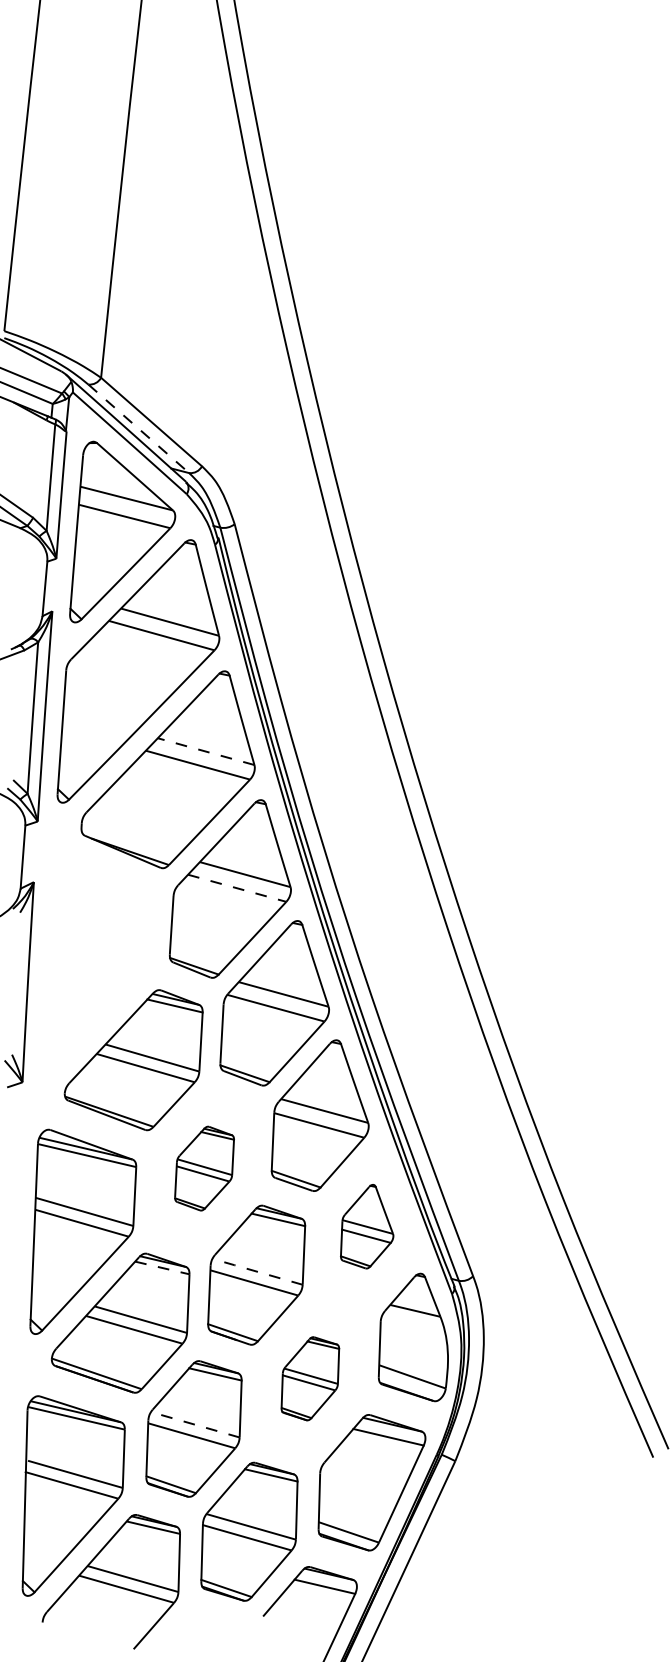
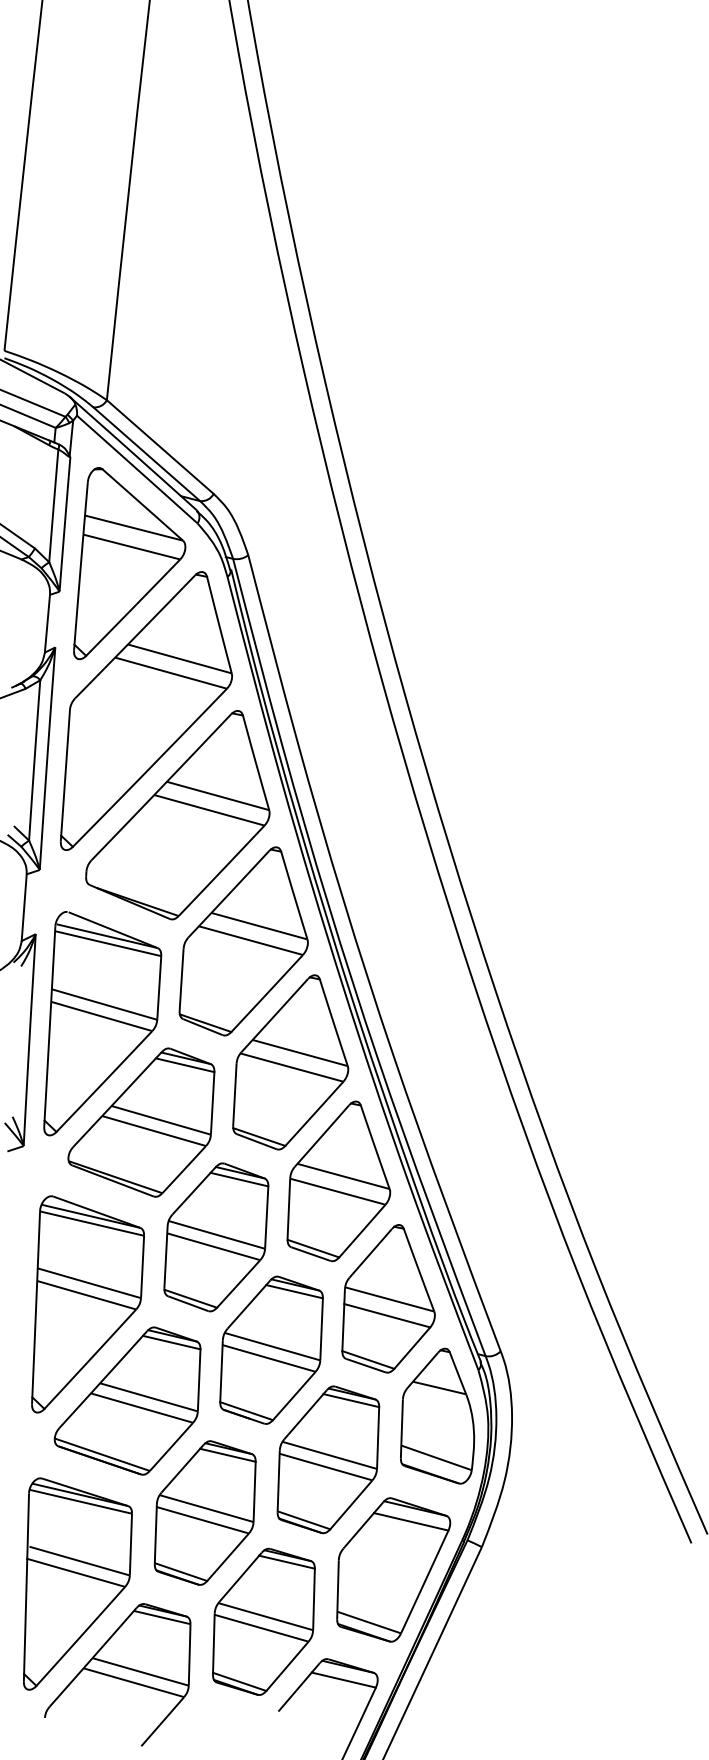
line: (139, 429) -> (147, 454), dashed -> solid
line: (204, 751) -> (216, 795), dashed -> solid
line: (236, 888) -> (250, 940), dashed -> solid
part: (96, 966) -> (102, 1023), added
part: (204, 1168) -> (216, 1237), size x1.67
part: (367, 1226) -> (388, 1298), size x1.67
line: (162, 1267) -> (171, 1342), dashed -> solid
line: (256, 1271) -> (271, 1346), dashed -> solid
part: (310, 1378) -> (328, 1459), size x1.67
line: (194, 1424) -> (205, 1508), dashed -> solid

